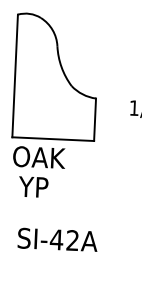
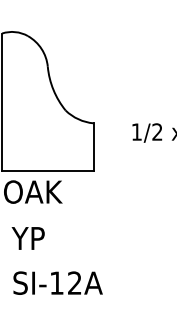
text: (32, 187) -> (27, 238), moved
text: (56, 239) -> (56, 282), SI-42A -> SI-12A

